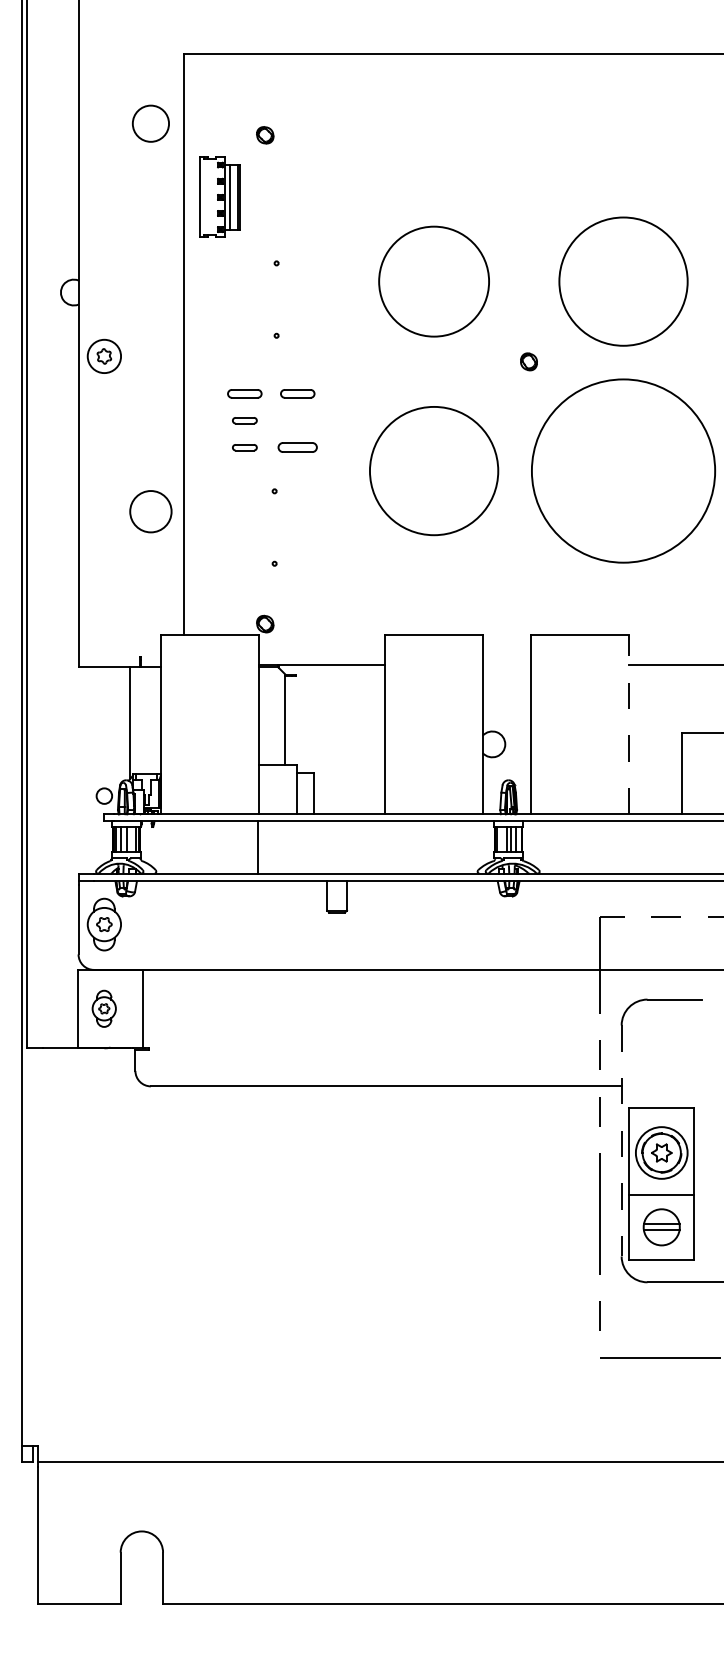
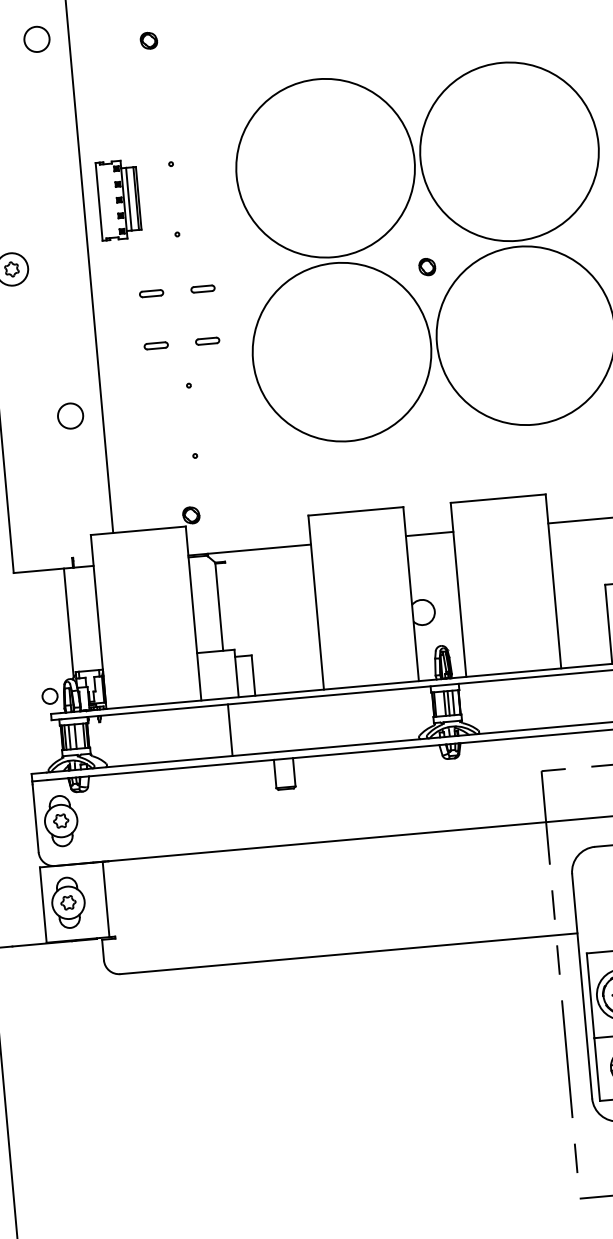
circle: (150, 123) -> (36, 39), size x0.71
part: (219, 196) -> (118, 199), moved
circle: (433, 281) -> (325, 168), size x1.67
circle: (623, 281) -> (509, 151), size x1.43
part: (528, 361) -> (426, 266), moved
part: (244, 393) -> (151, 293), size x0.71
part: (297, 393) -> (202, 288), size x0.71
part: (244, 420) -> (153, 319), removed
part: (297, 447) -> (207, 341), size x0.62
circle: (433, 470) -> (341, 351), size x1.43
circle: (150, 511) -> (70, 415), size x0.62
line: (506, 664) -> (429, 533), added
line: (629, 724) -> (553, 581), dashed -> solid
line: (258, 846) -> (230, 729), moved
part: (103, 1008) -> (67, 902), size x1.43
line: (621, 1141) -> (582, 986), dashed -> solid

